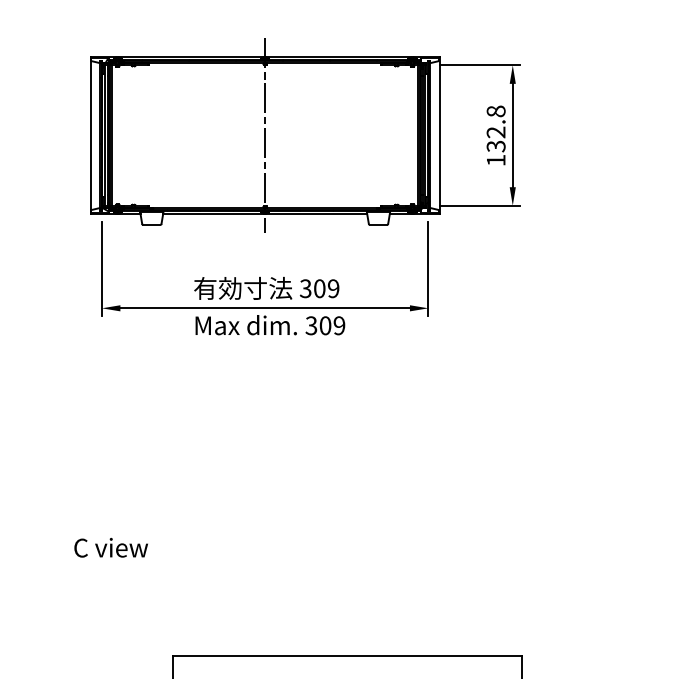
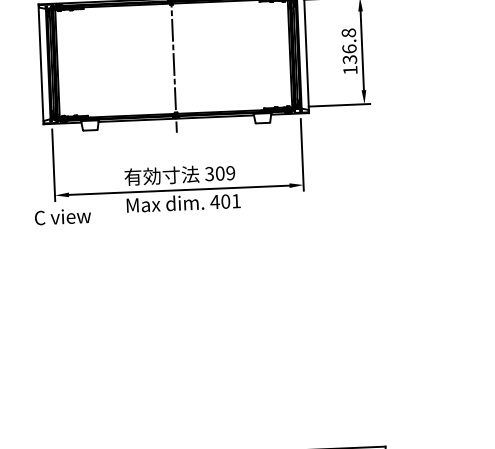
text: (495, 132) -> (349, 49), 132.8 -> 136.8
text: (325, 325) -> (225, 201), 309 -> 401
text: (110, 547) -> (62, 216), moved

